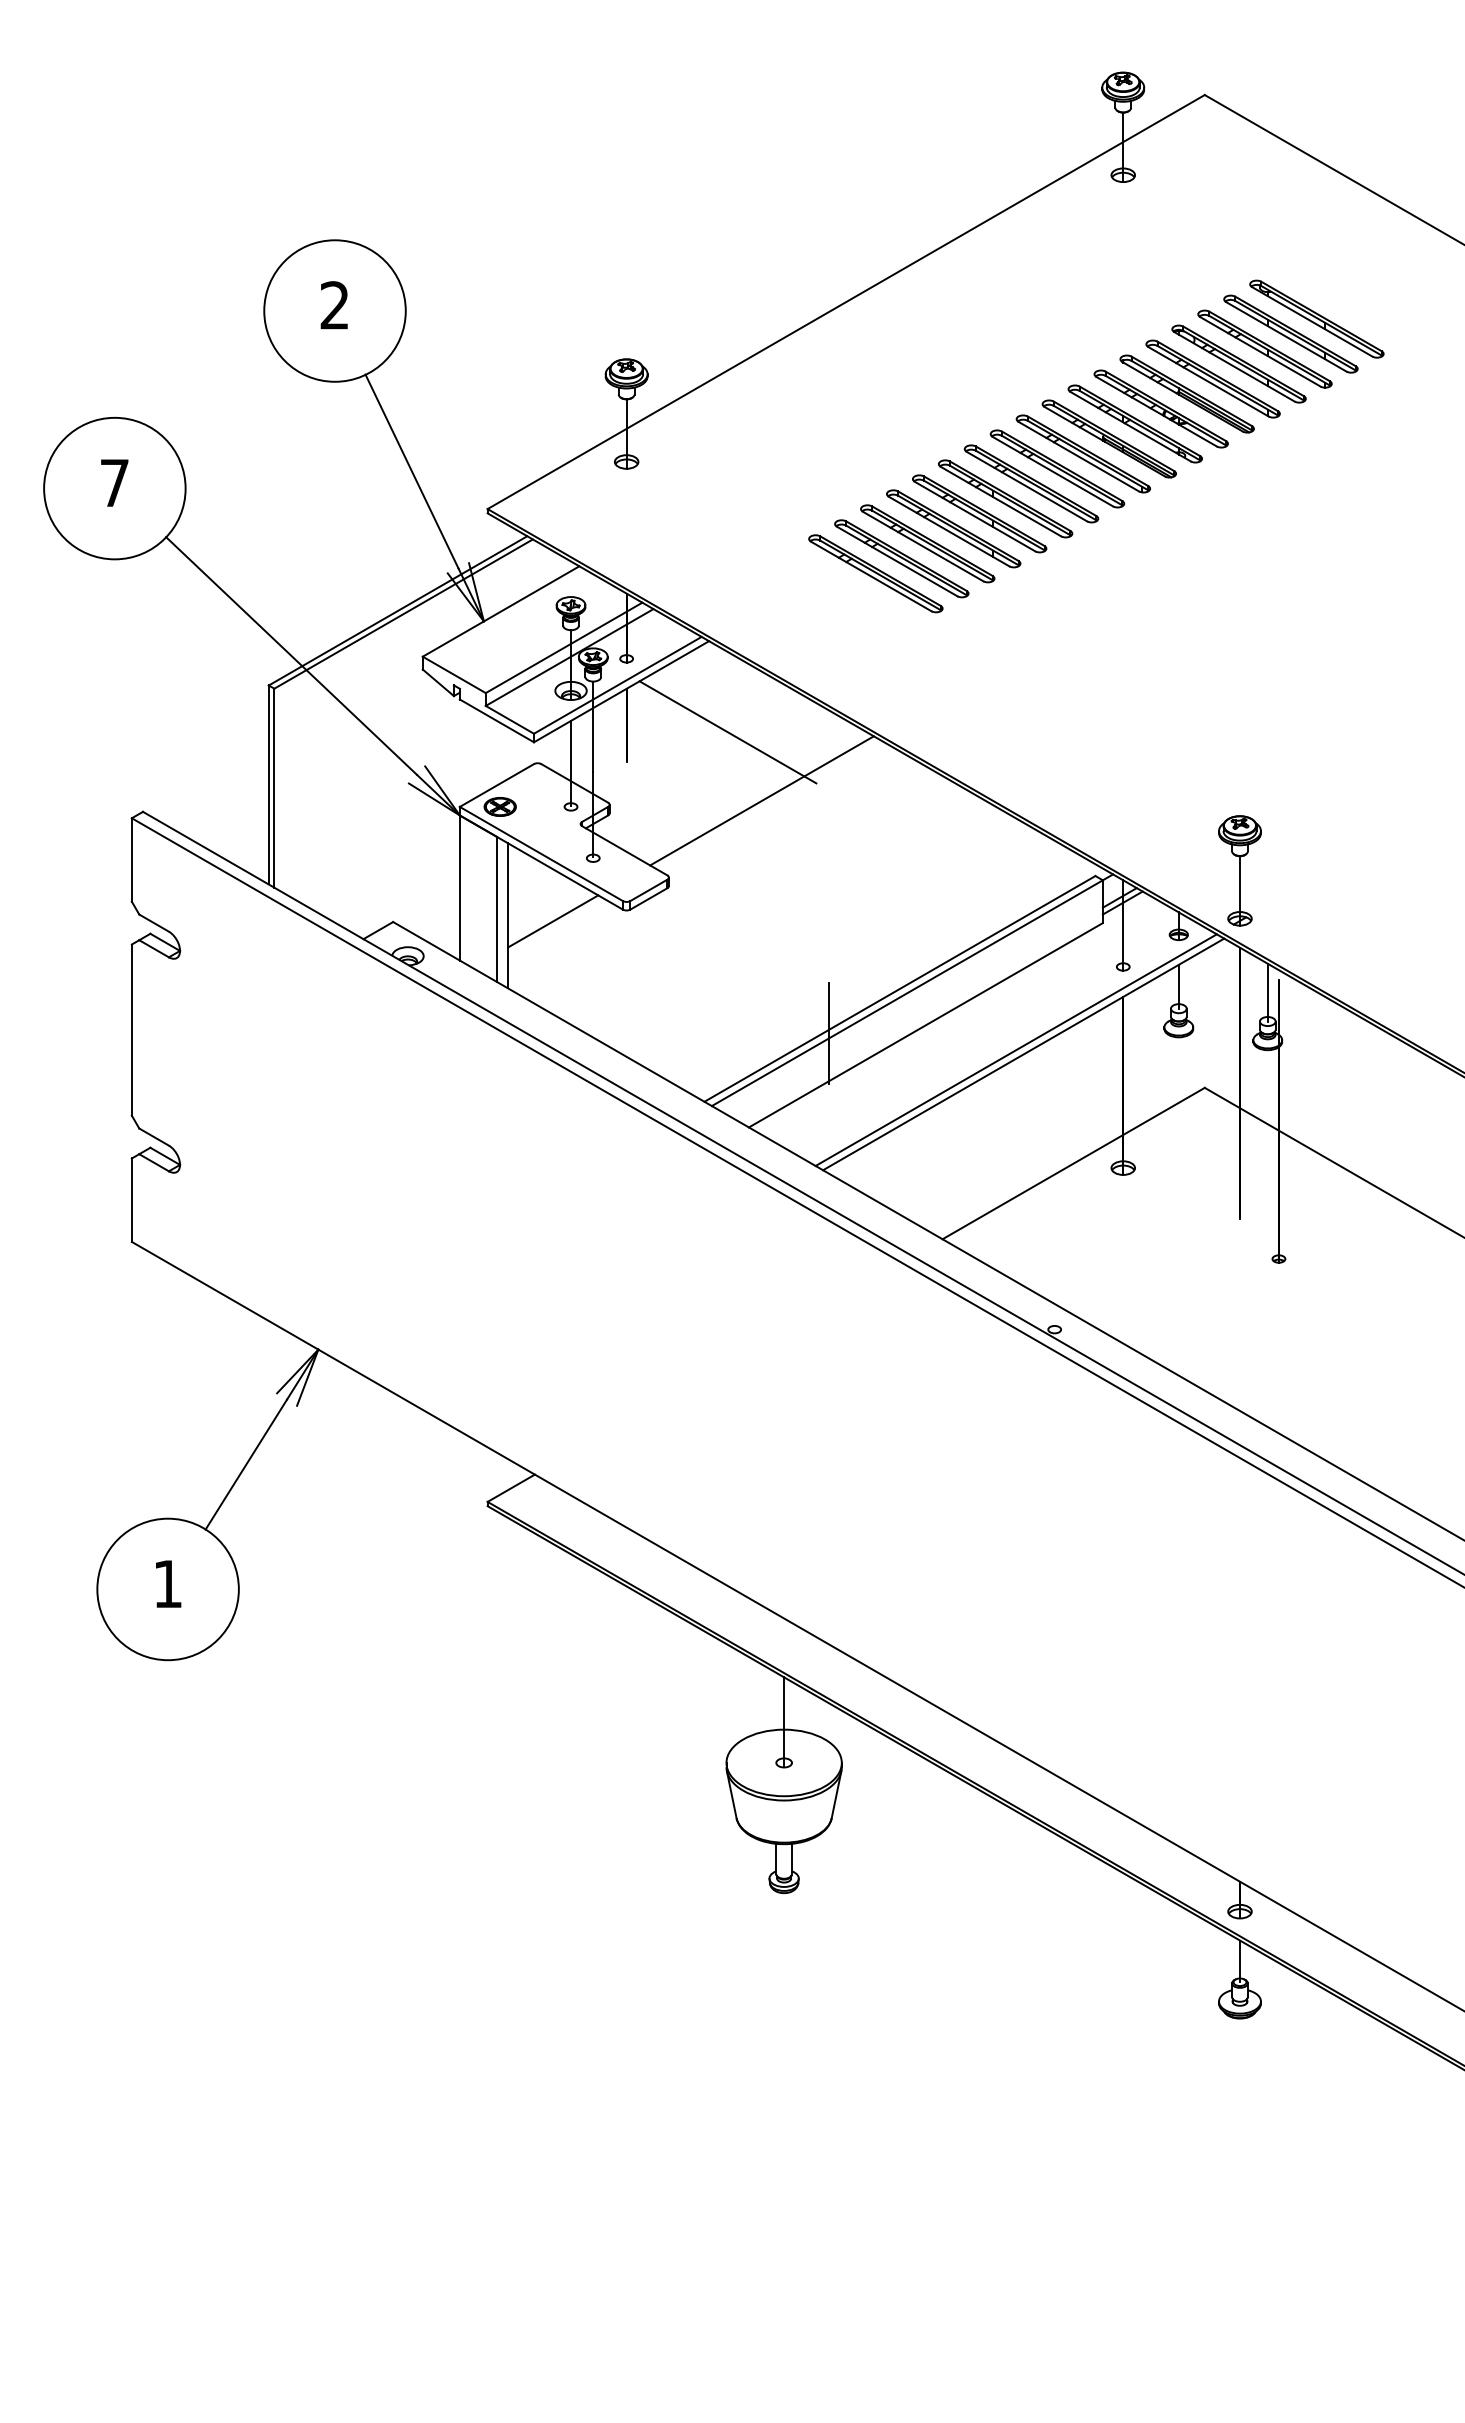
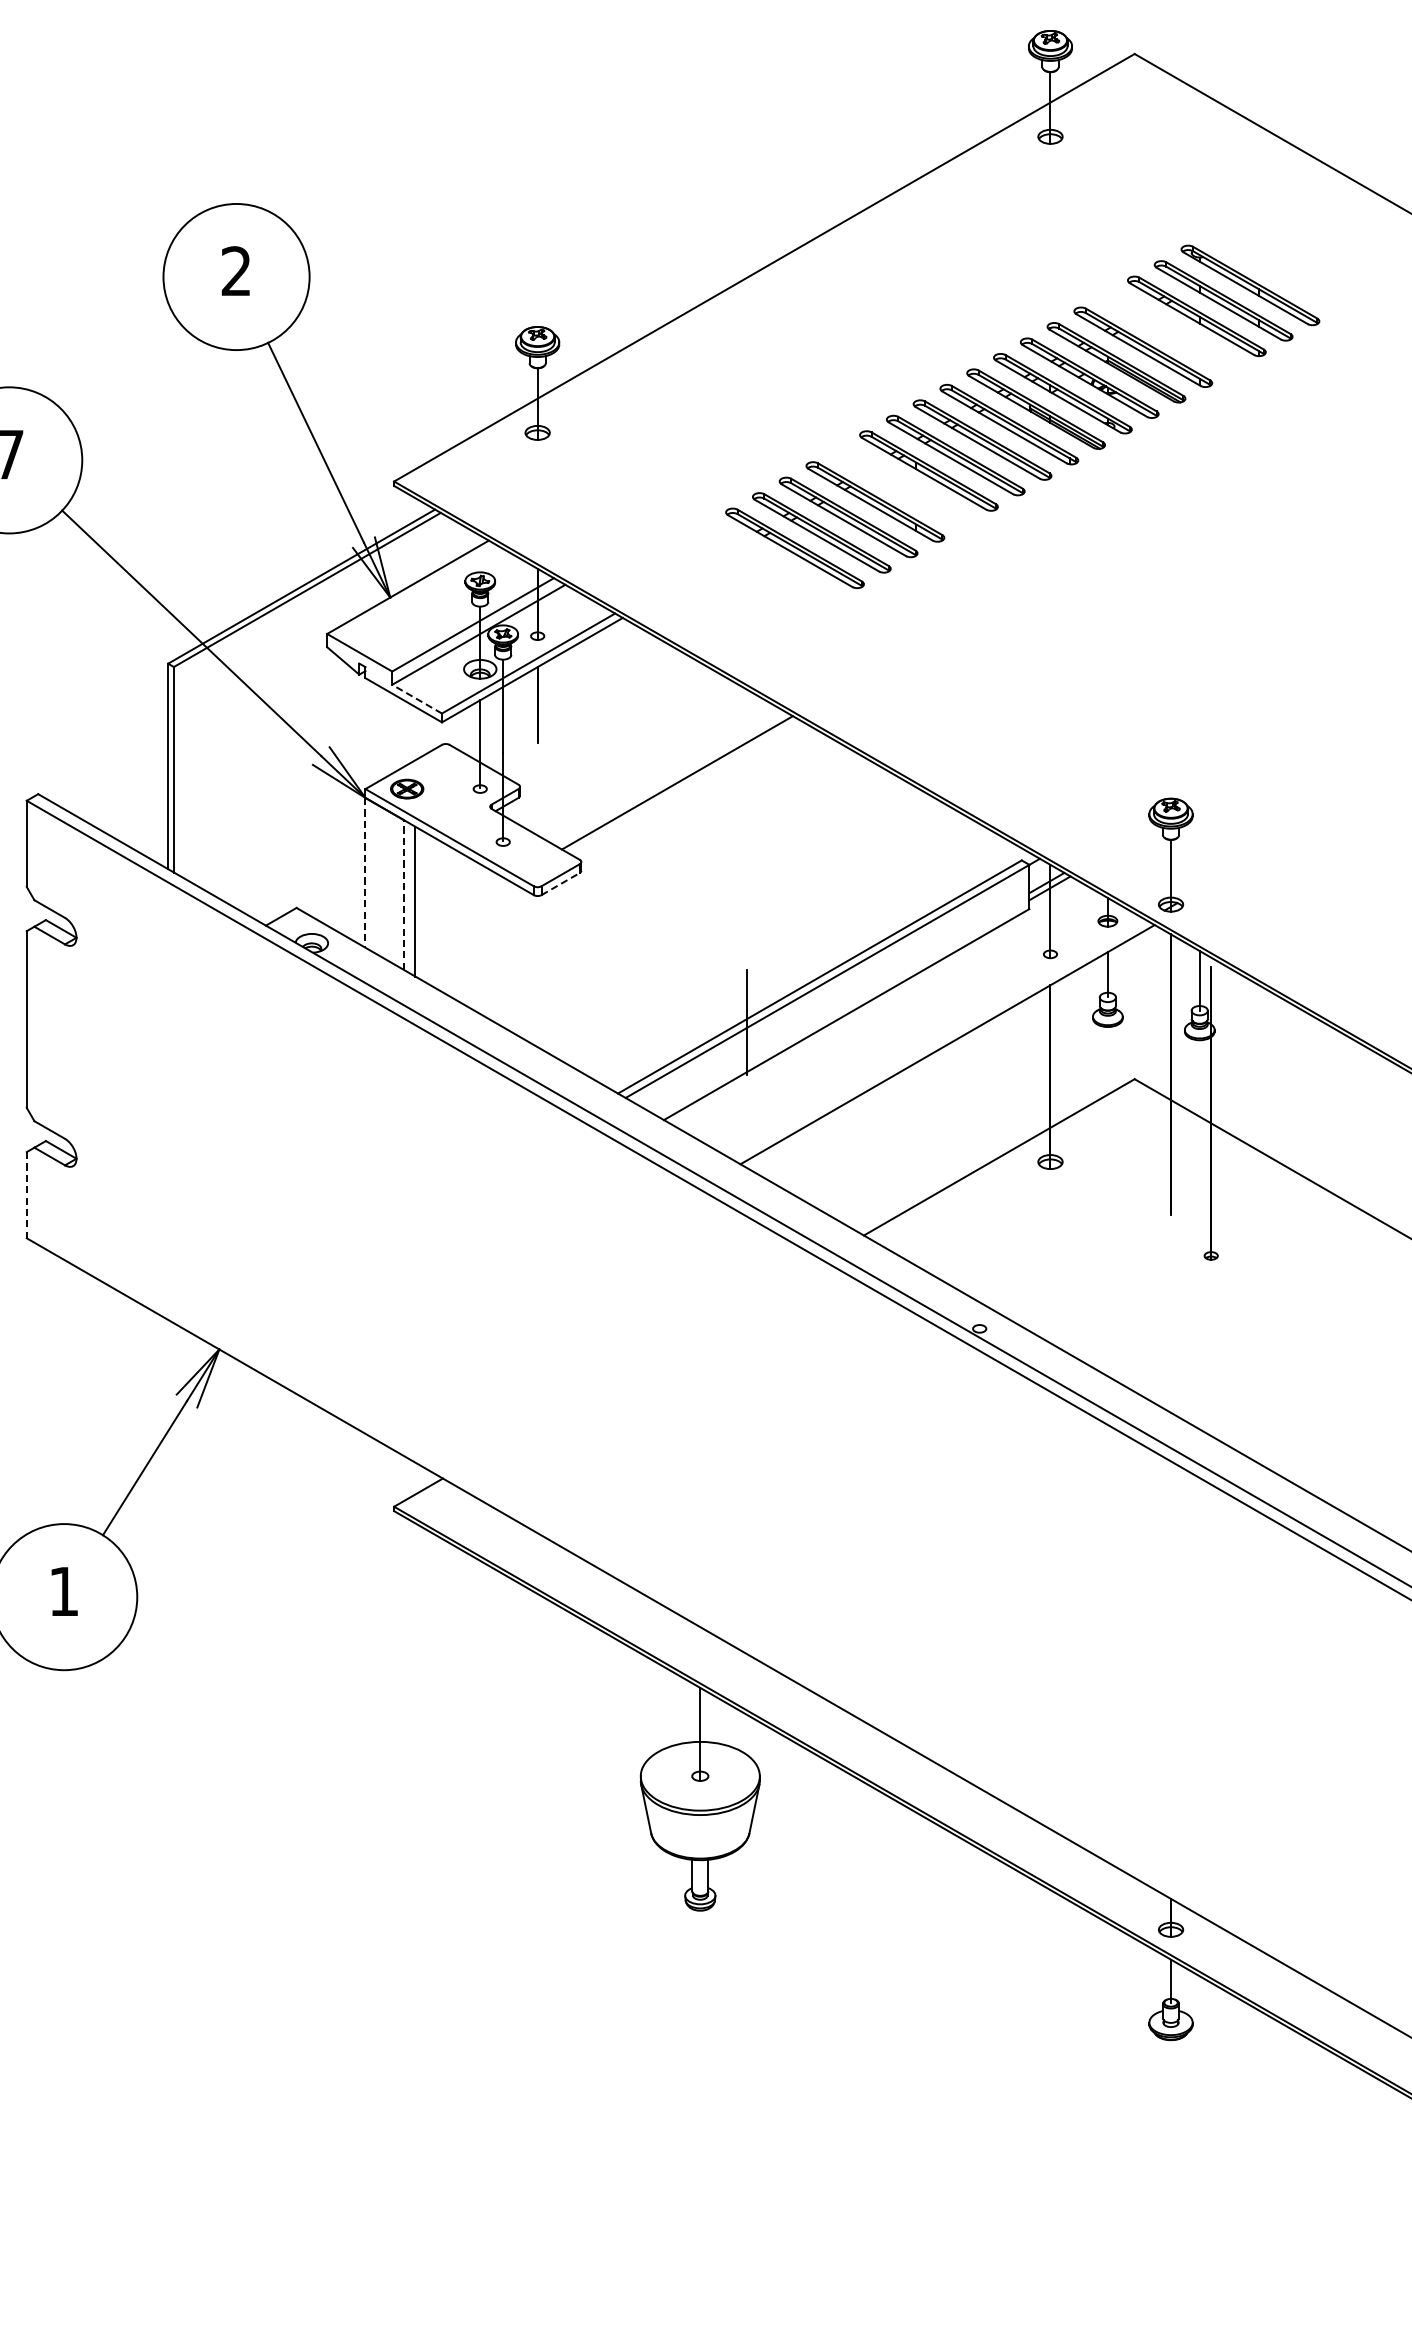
part: (1238, 363) -> (1169, 331), removed
part: (979, 513) -> (902, 486), removed
line: (509, 719) -> (416, 698), solid -> dashed
line: (727, 732) -> (641, 712), removed
line: (459, 888) -> (365, 873), solid -> dashed
line: (649, 898) -> (561, 883), solid -> dashed
line: (496, 909) -> (403, 895), solid -> dashed
line: (553, 921) -> (462, 907), removed
line: (1015, 1049) -> (939, 1039), removed
line: (131, 1200) -> (26, 1195), solid -> dashed

